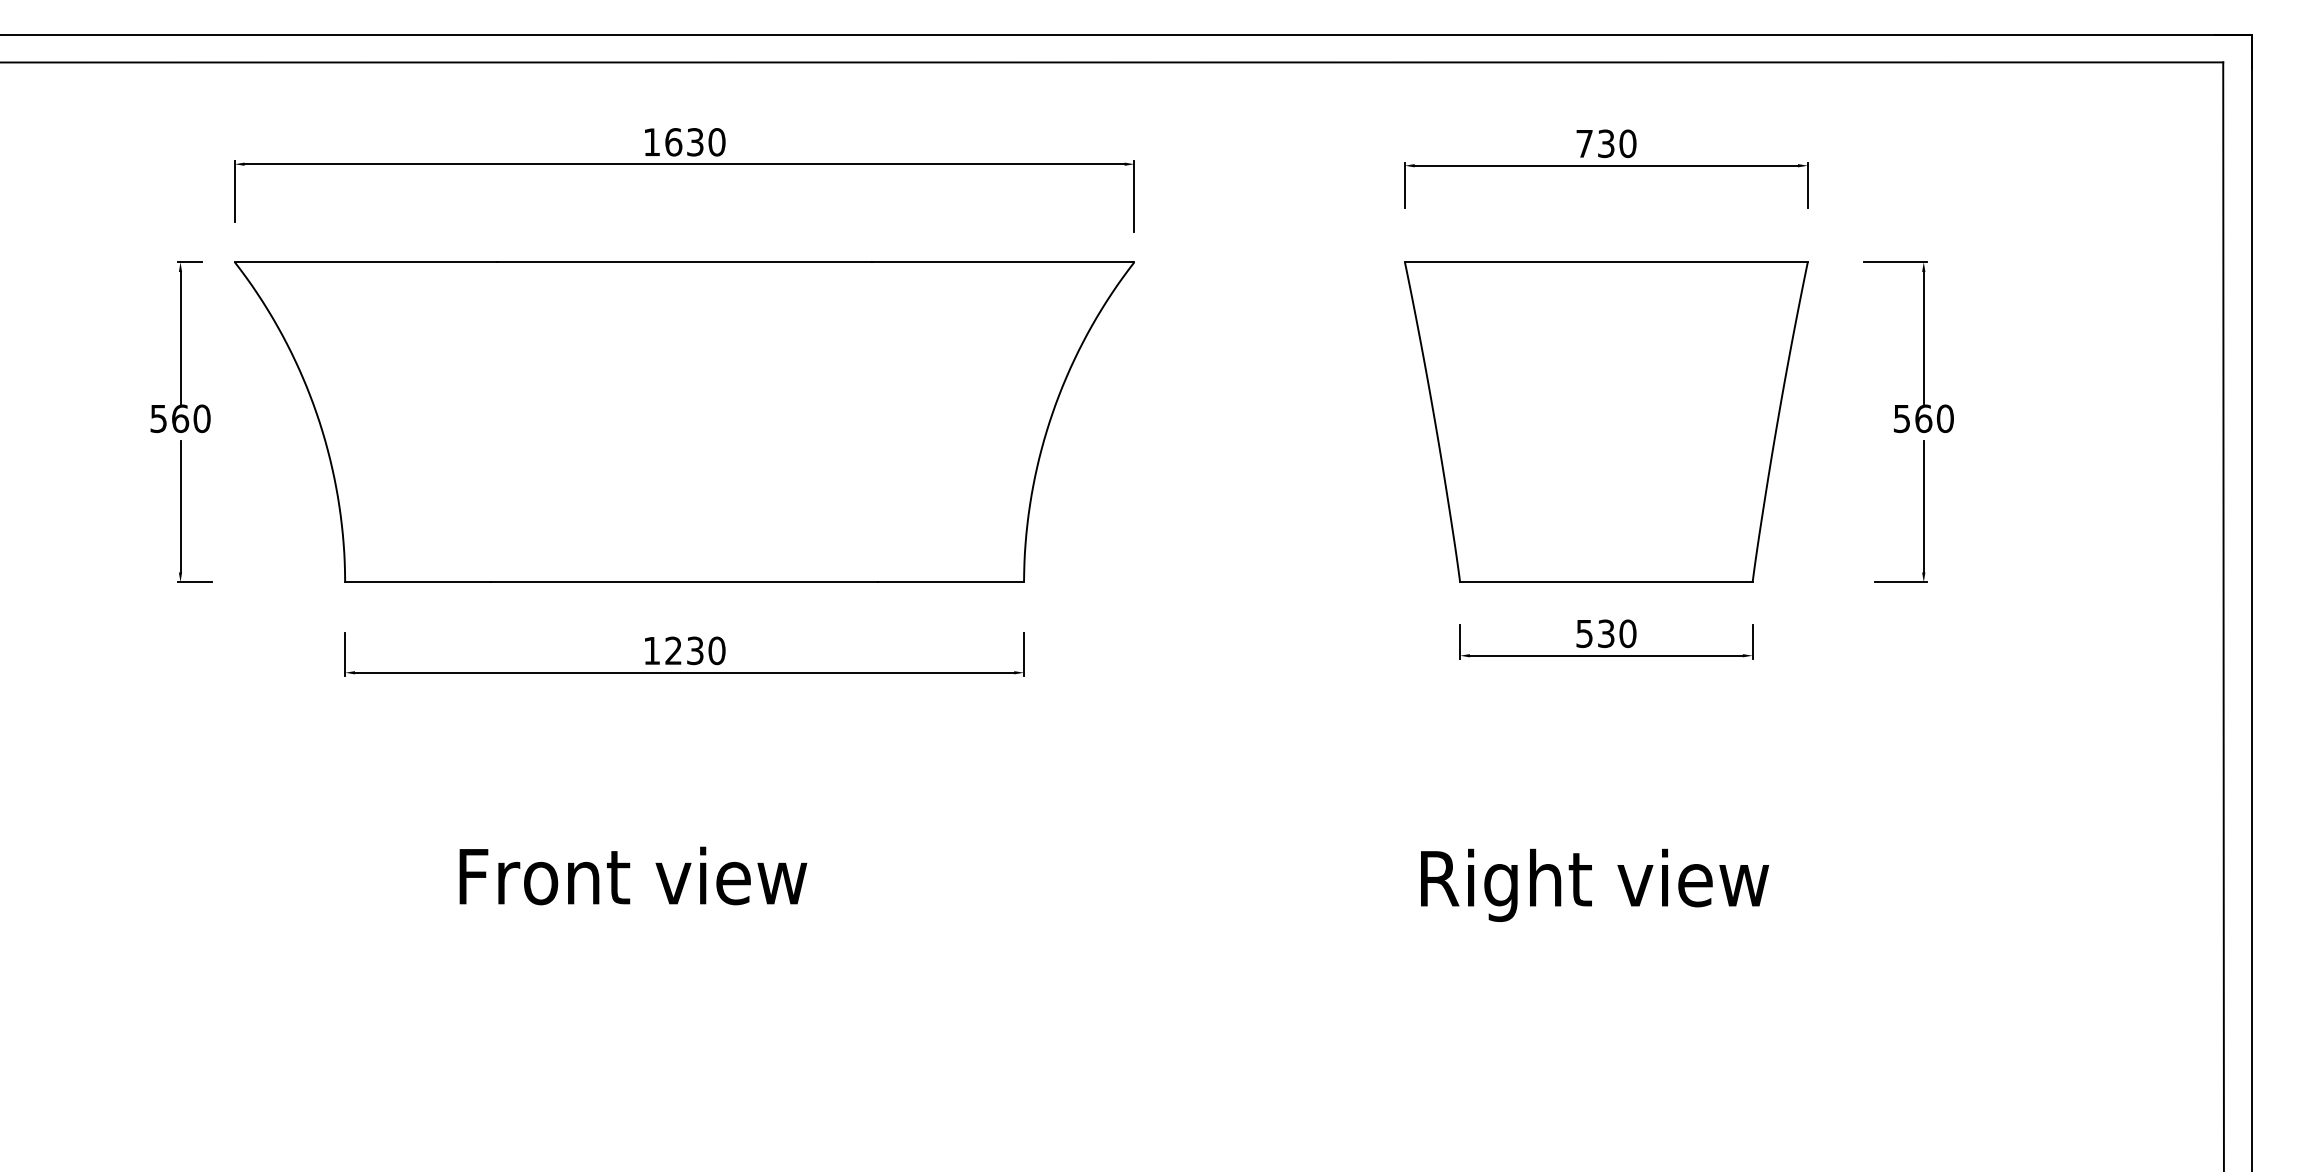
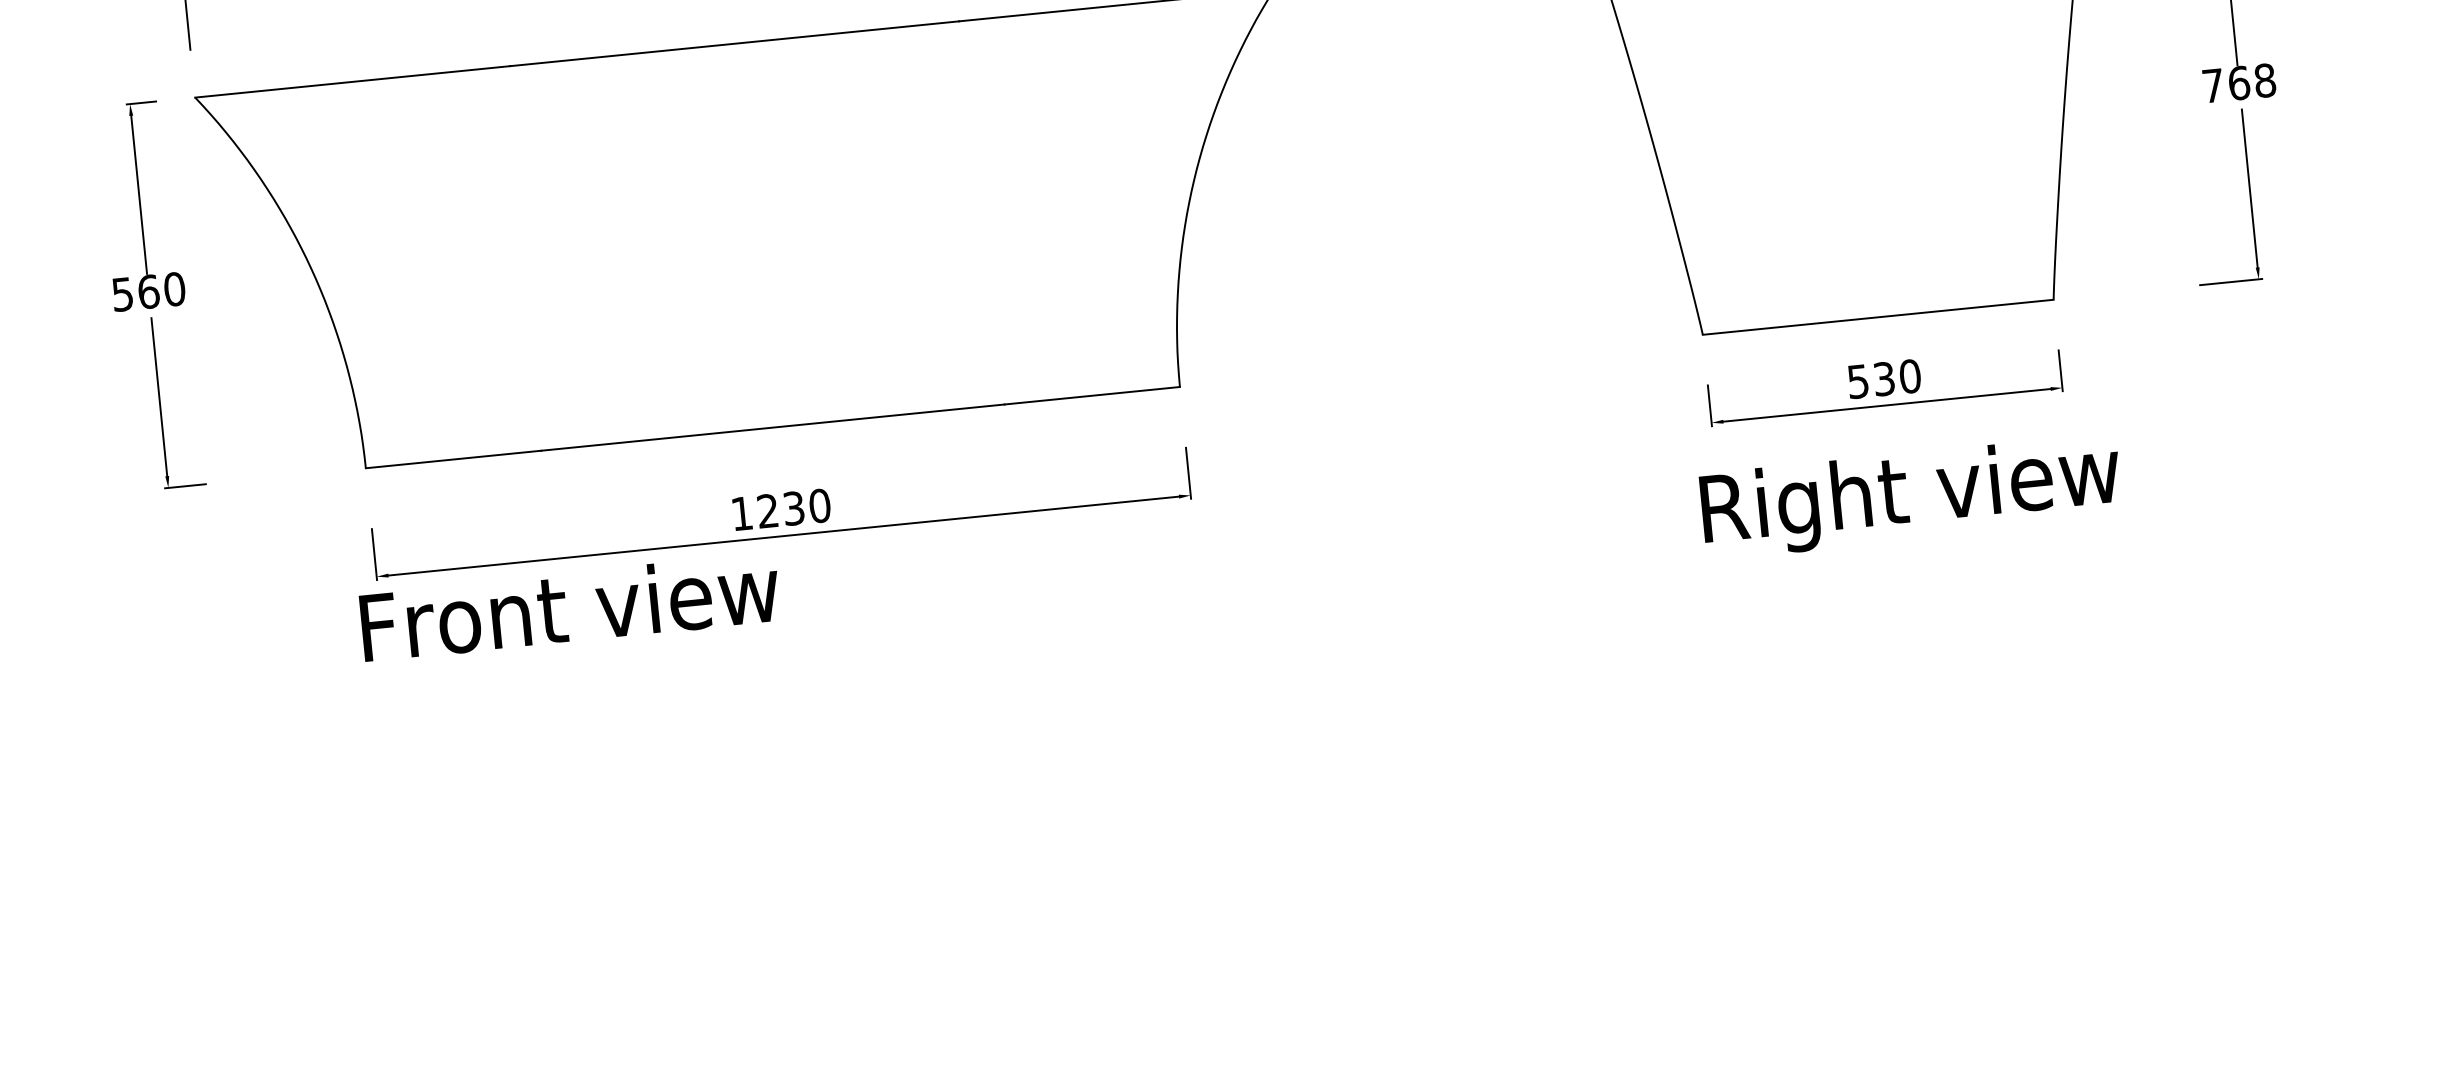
text: (1923, 419) -> (2239, 84), 560 -> 768
text: (633, 875) -> (570, 606), moved
text: (1595, 884) -> (1911, 495), moved

